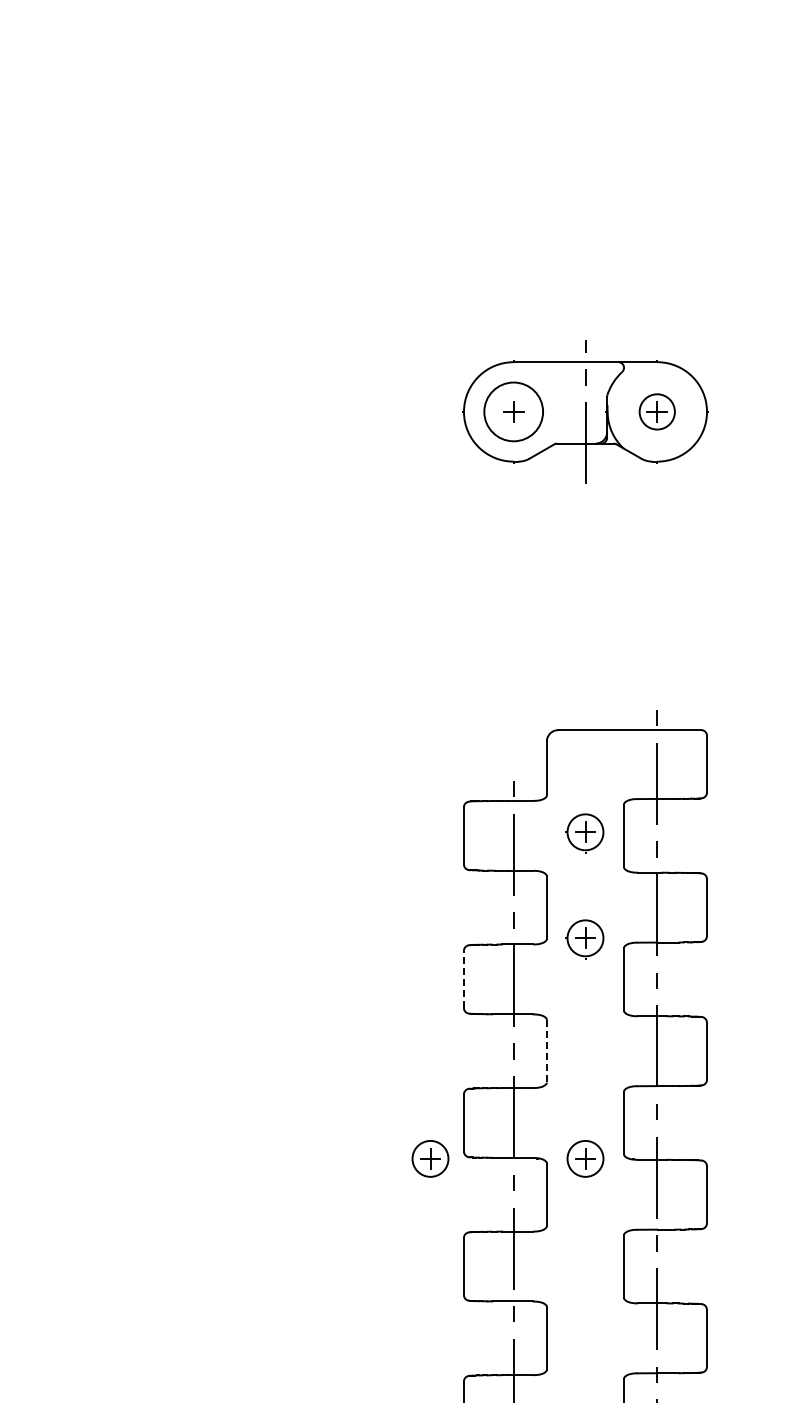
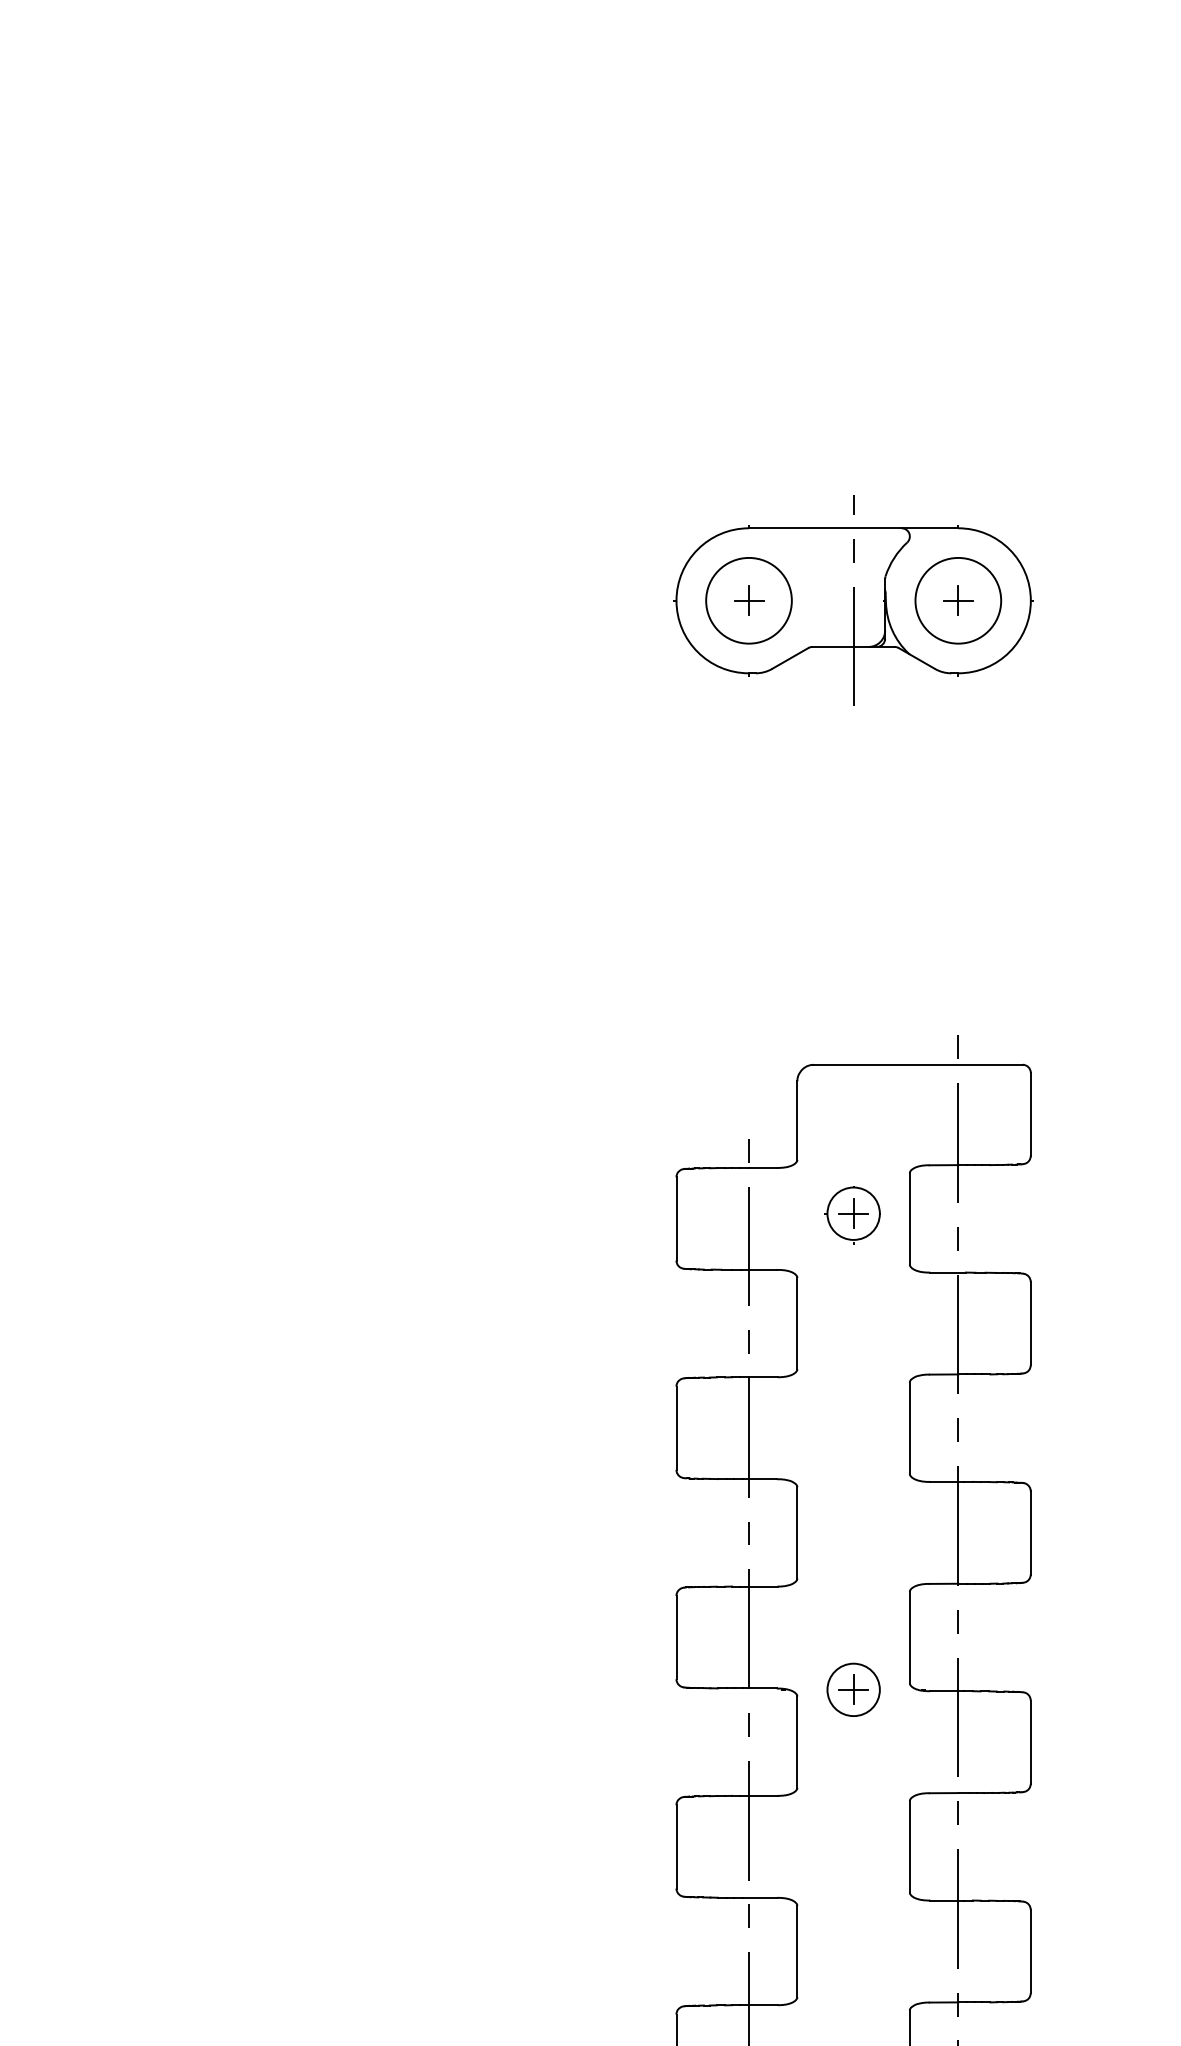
circle: (656, 411) -> (957, 600), size x1.67
part: (584, 939) -> (852, 1370), removed
line: (463, 979) -> (675, 1428), dashed -> solid
line: (546, 1051) -> (796, 1533), dashed -> solid
part: (430, 1158) -> (627, 1689), removed

